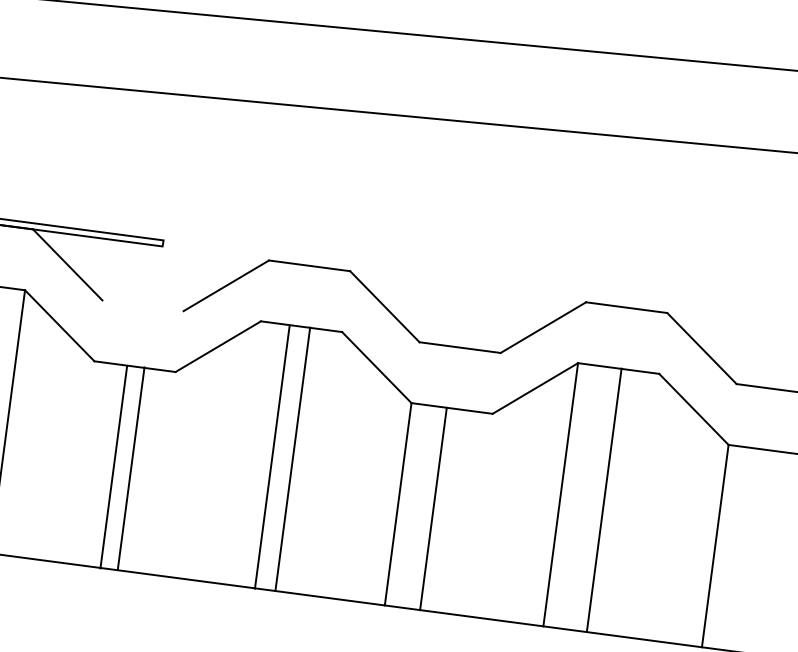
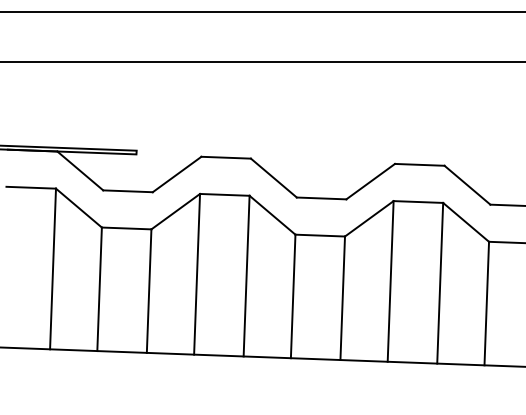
line: (142, 306) -> (127, 191), added
line: (272, 455) -> (246, 275), moved
line: (293, 458) -> (197, 273), moved
line: (113, 467) -> (99, 289), moved
line: (130, 467) -> (148, 290), moved
line: (604, 499) -> (440, 282), moved
line: (433, 509) -> (342, 298), moved

